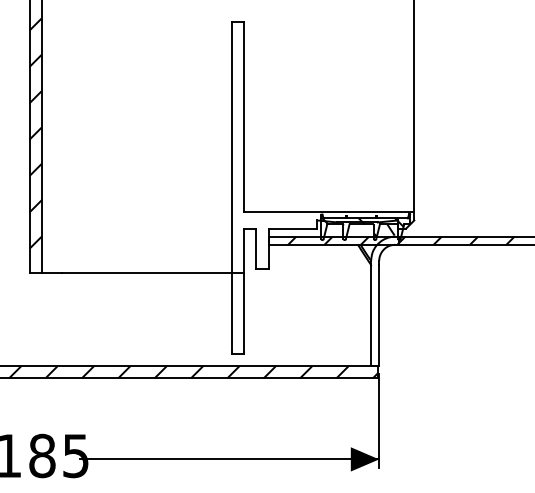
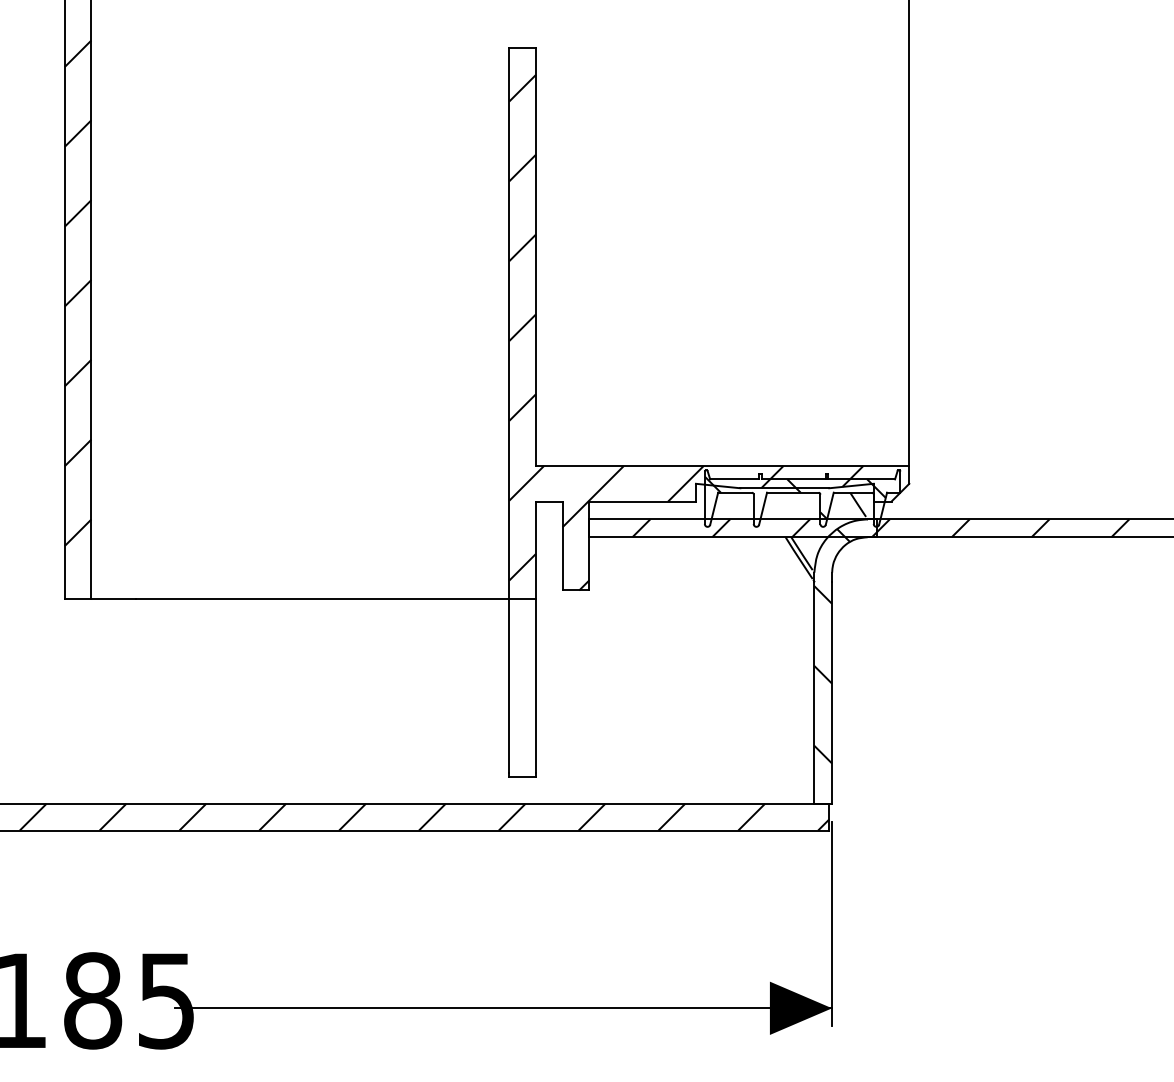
hatch: (312, 151) -> (685, 332), added
hatch: (379, 294) -> (832, 646), added

